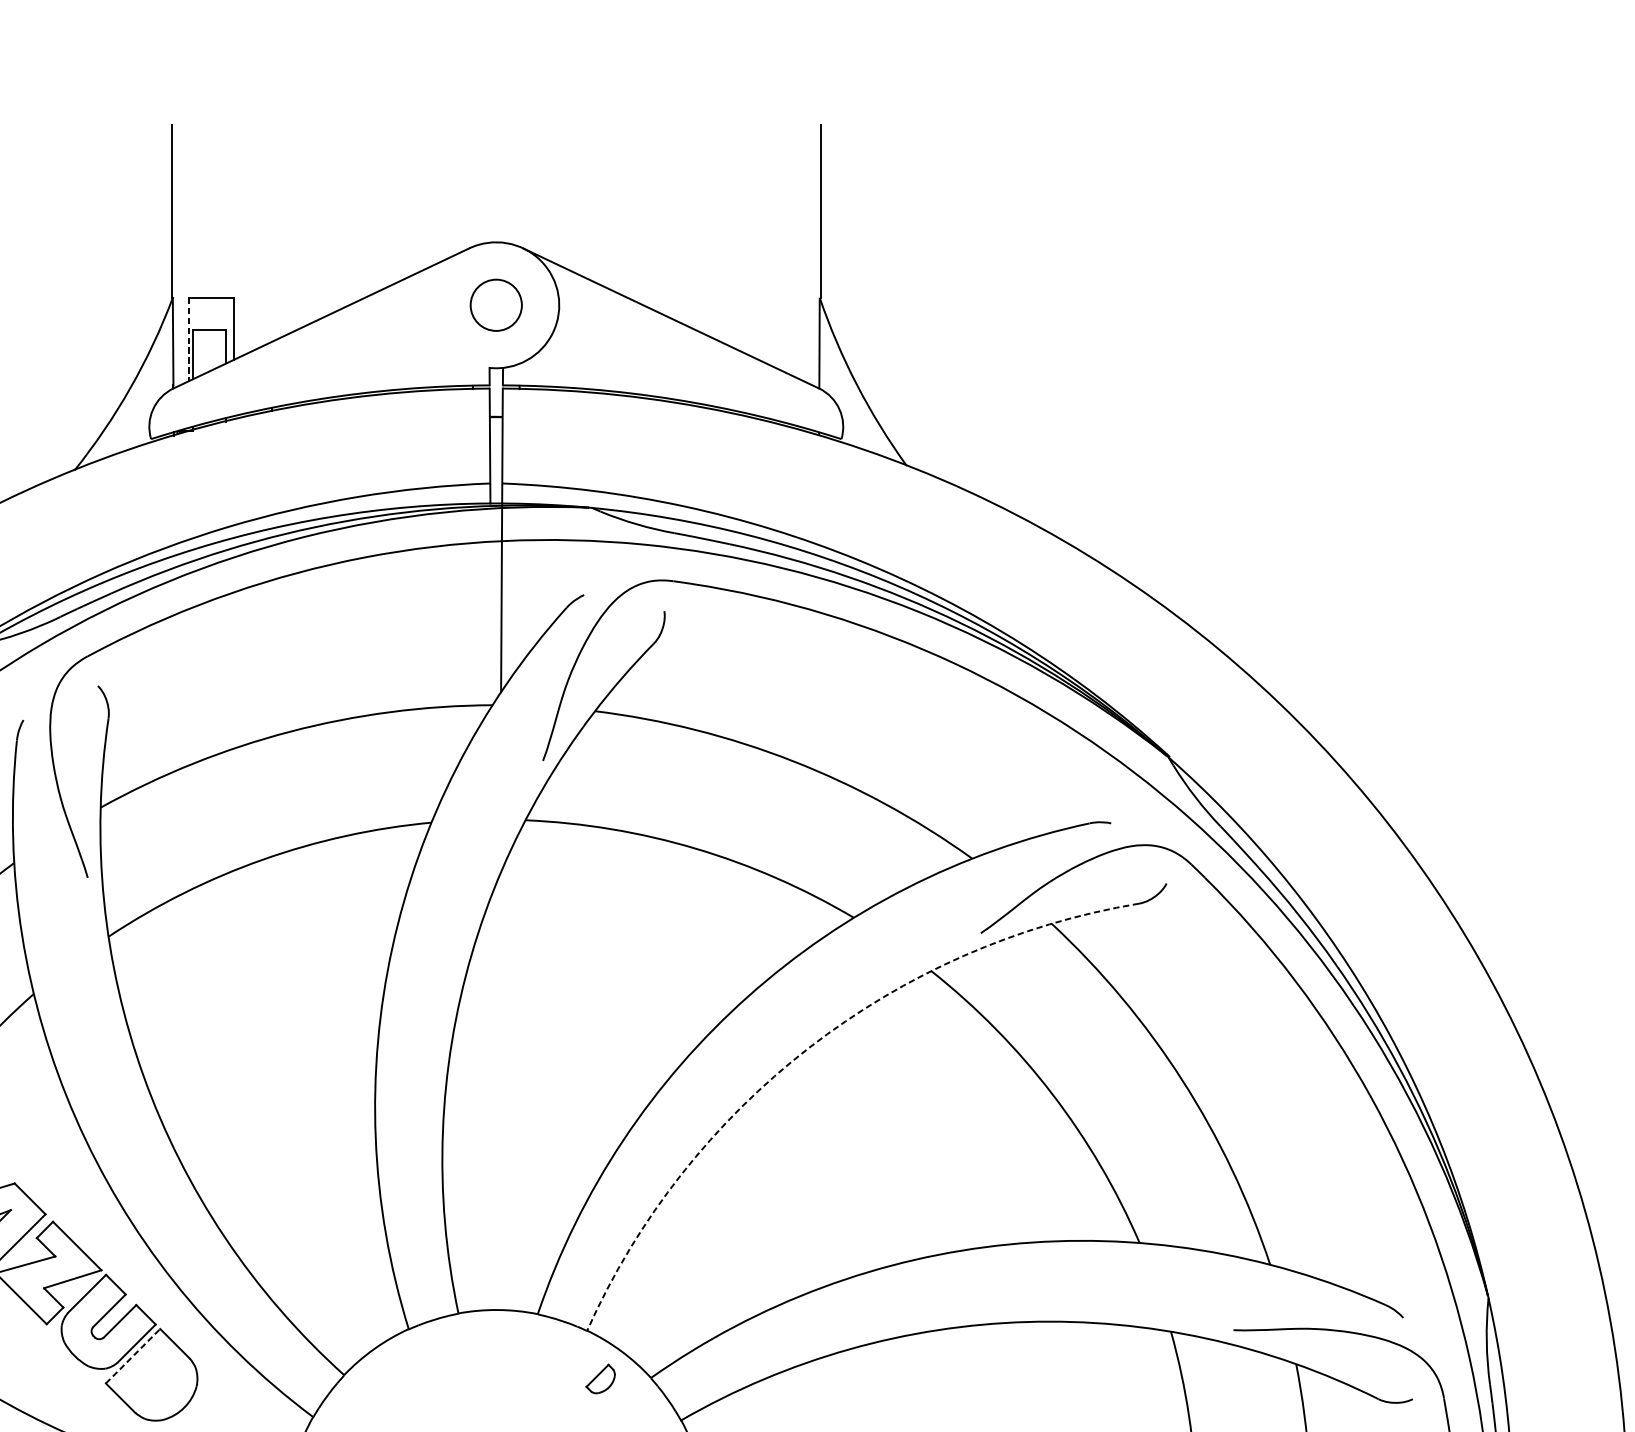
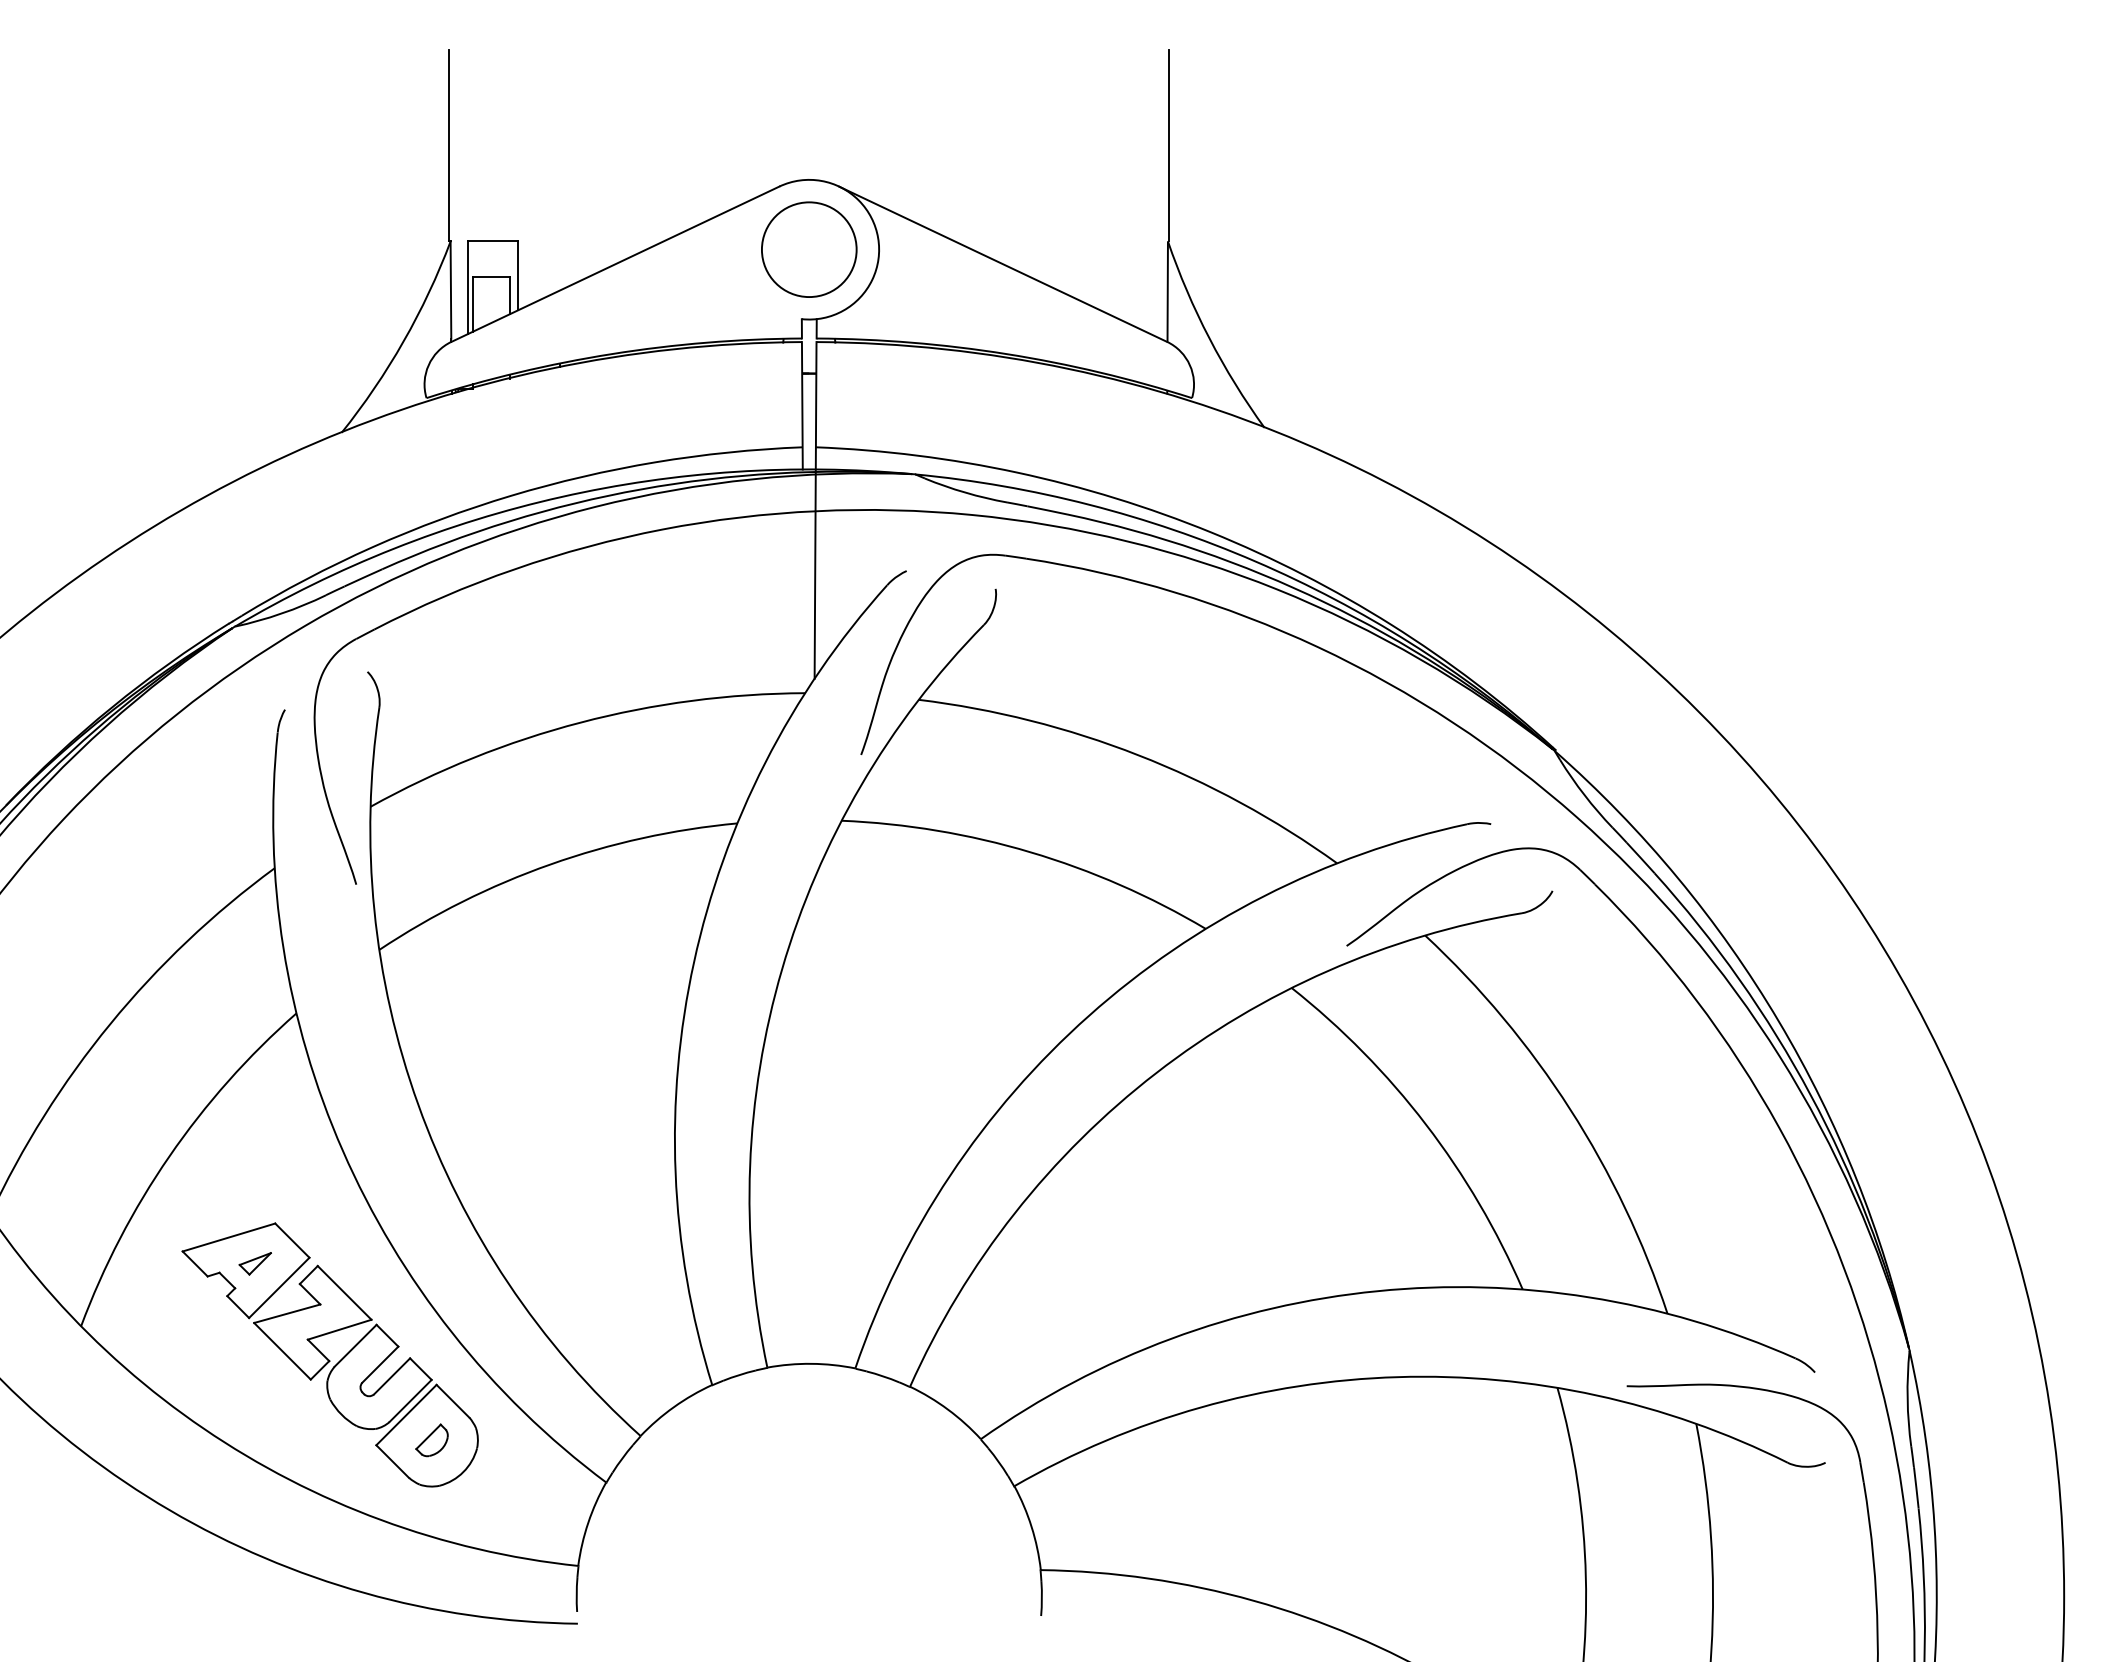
circle: (495, 305) -> (808, 249), size x1.67
line: (188, 340) -> (468, 288), dashed -> solid
arc: (809, 1048) -> (1156, 1073), dashed -> solid
line: (133, 1356) -> (406, 1415), dashed -> solid
part: (600, 1379) -> (431, 1440), moved

